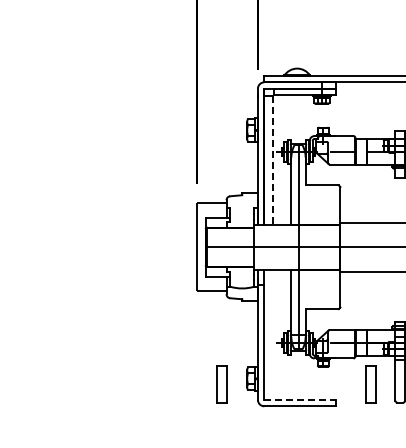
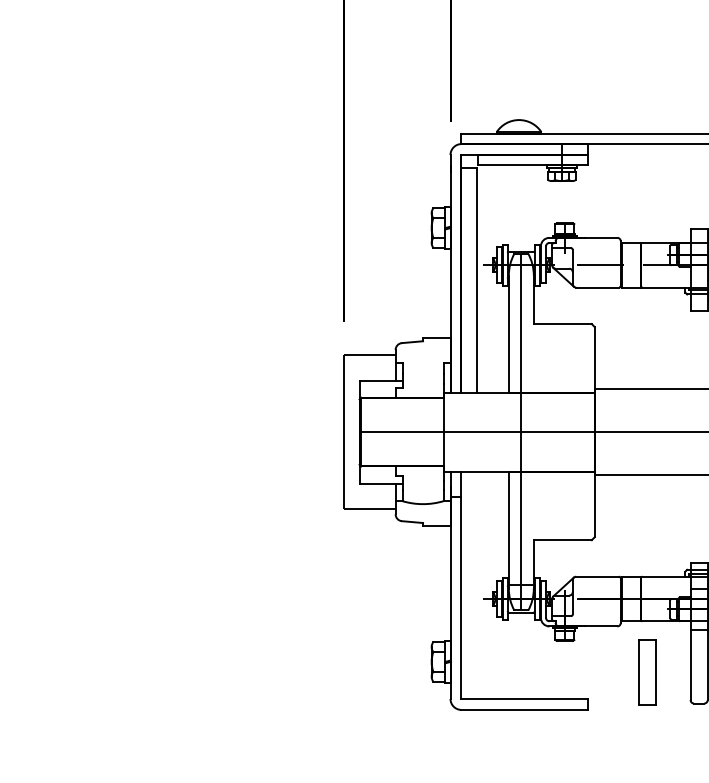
line: (273, 160) -> (477, 280), dashed -> solid
part: (221, 384) -> (386, 671), removed
line: (300, 400) -> (524, 699), dashed -> solid

